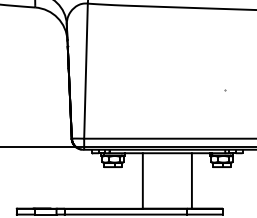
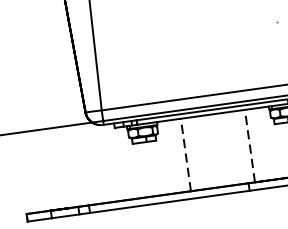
line: (142, 181) -> (185, 155), solid -> dashed
line: (191, 181) -> (249, 146), solid -> dashed

